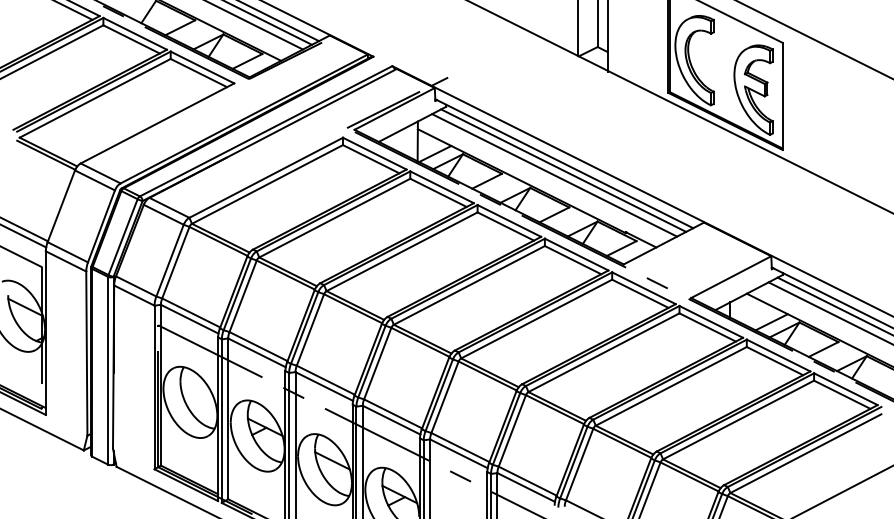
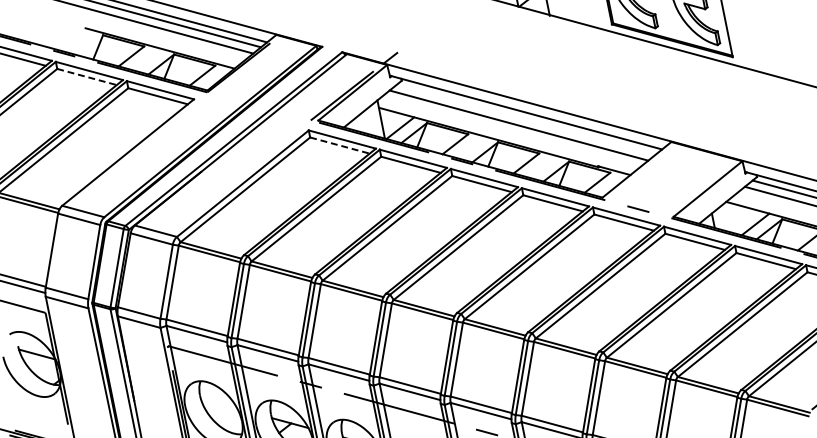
line: (131, 39) -> (86, 77), solid -> dashed
line: (371, 159) -> (340, 145), solid -> dashed
line: (563, 170) -> (526, 119), removed

